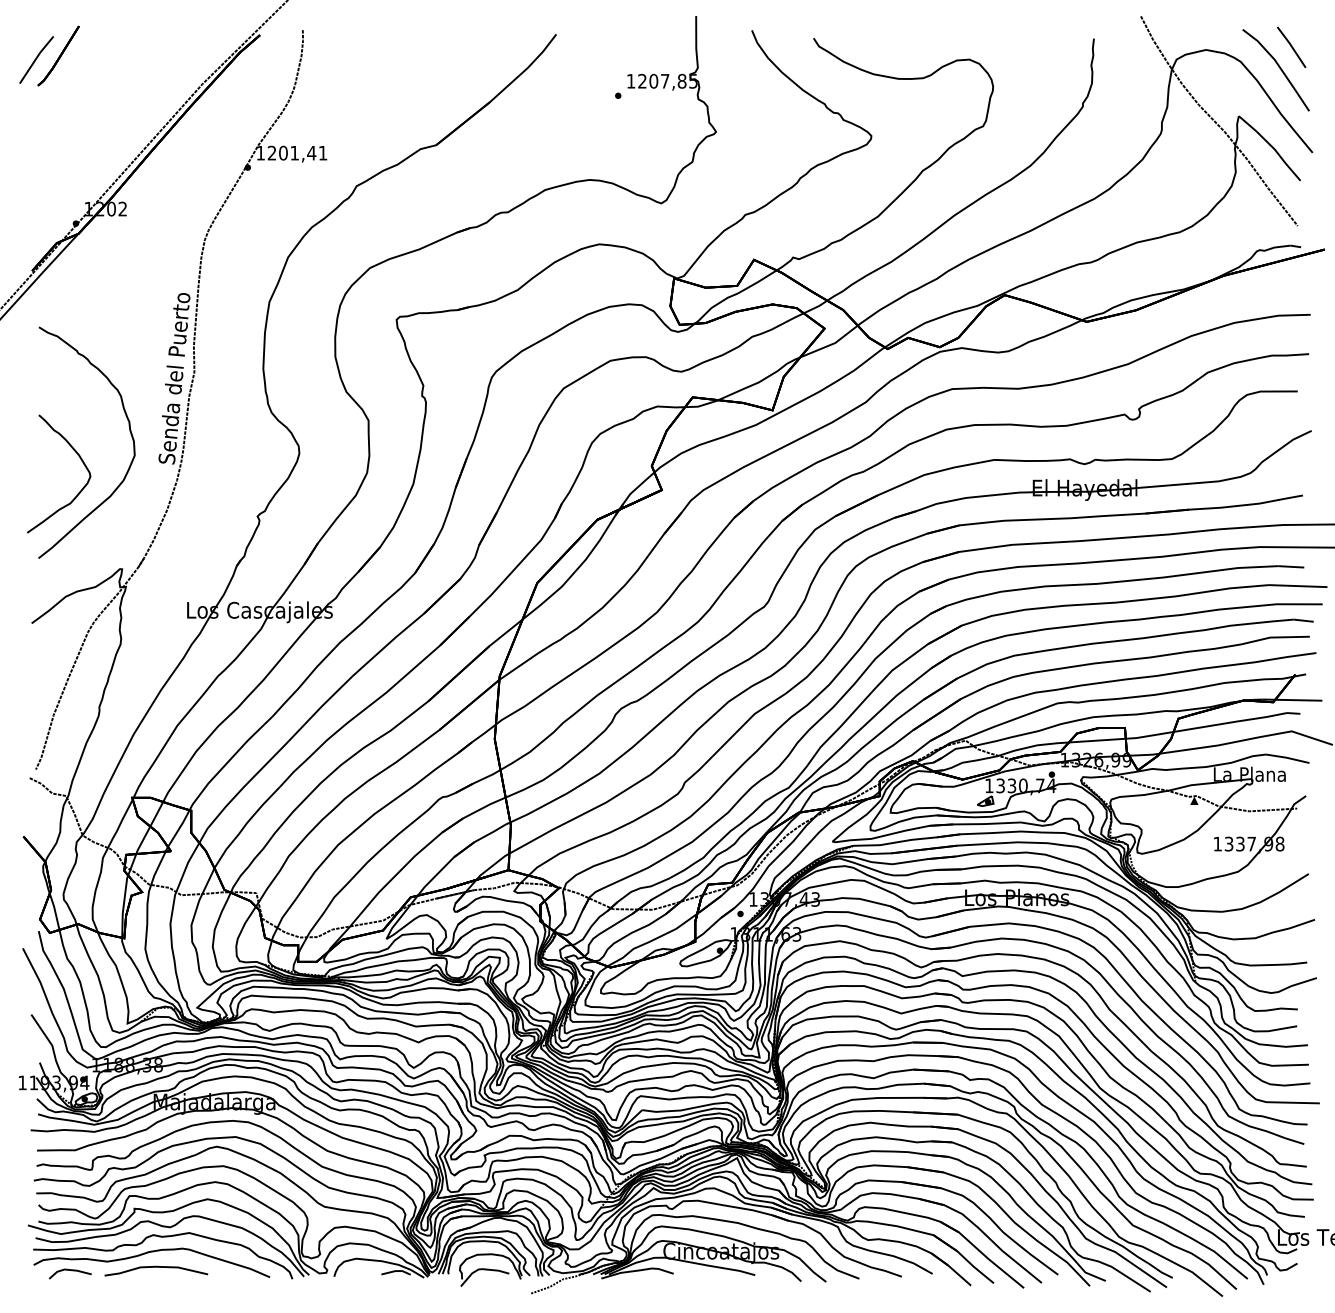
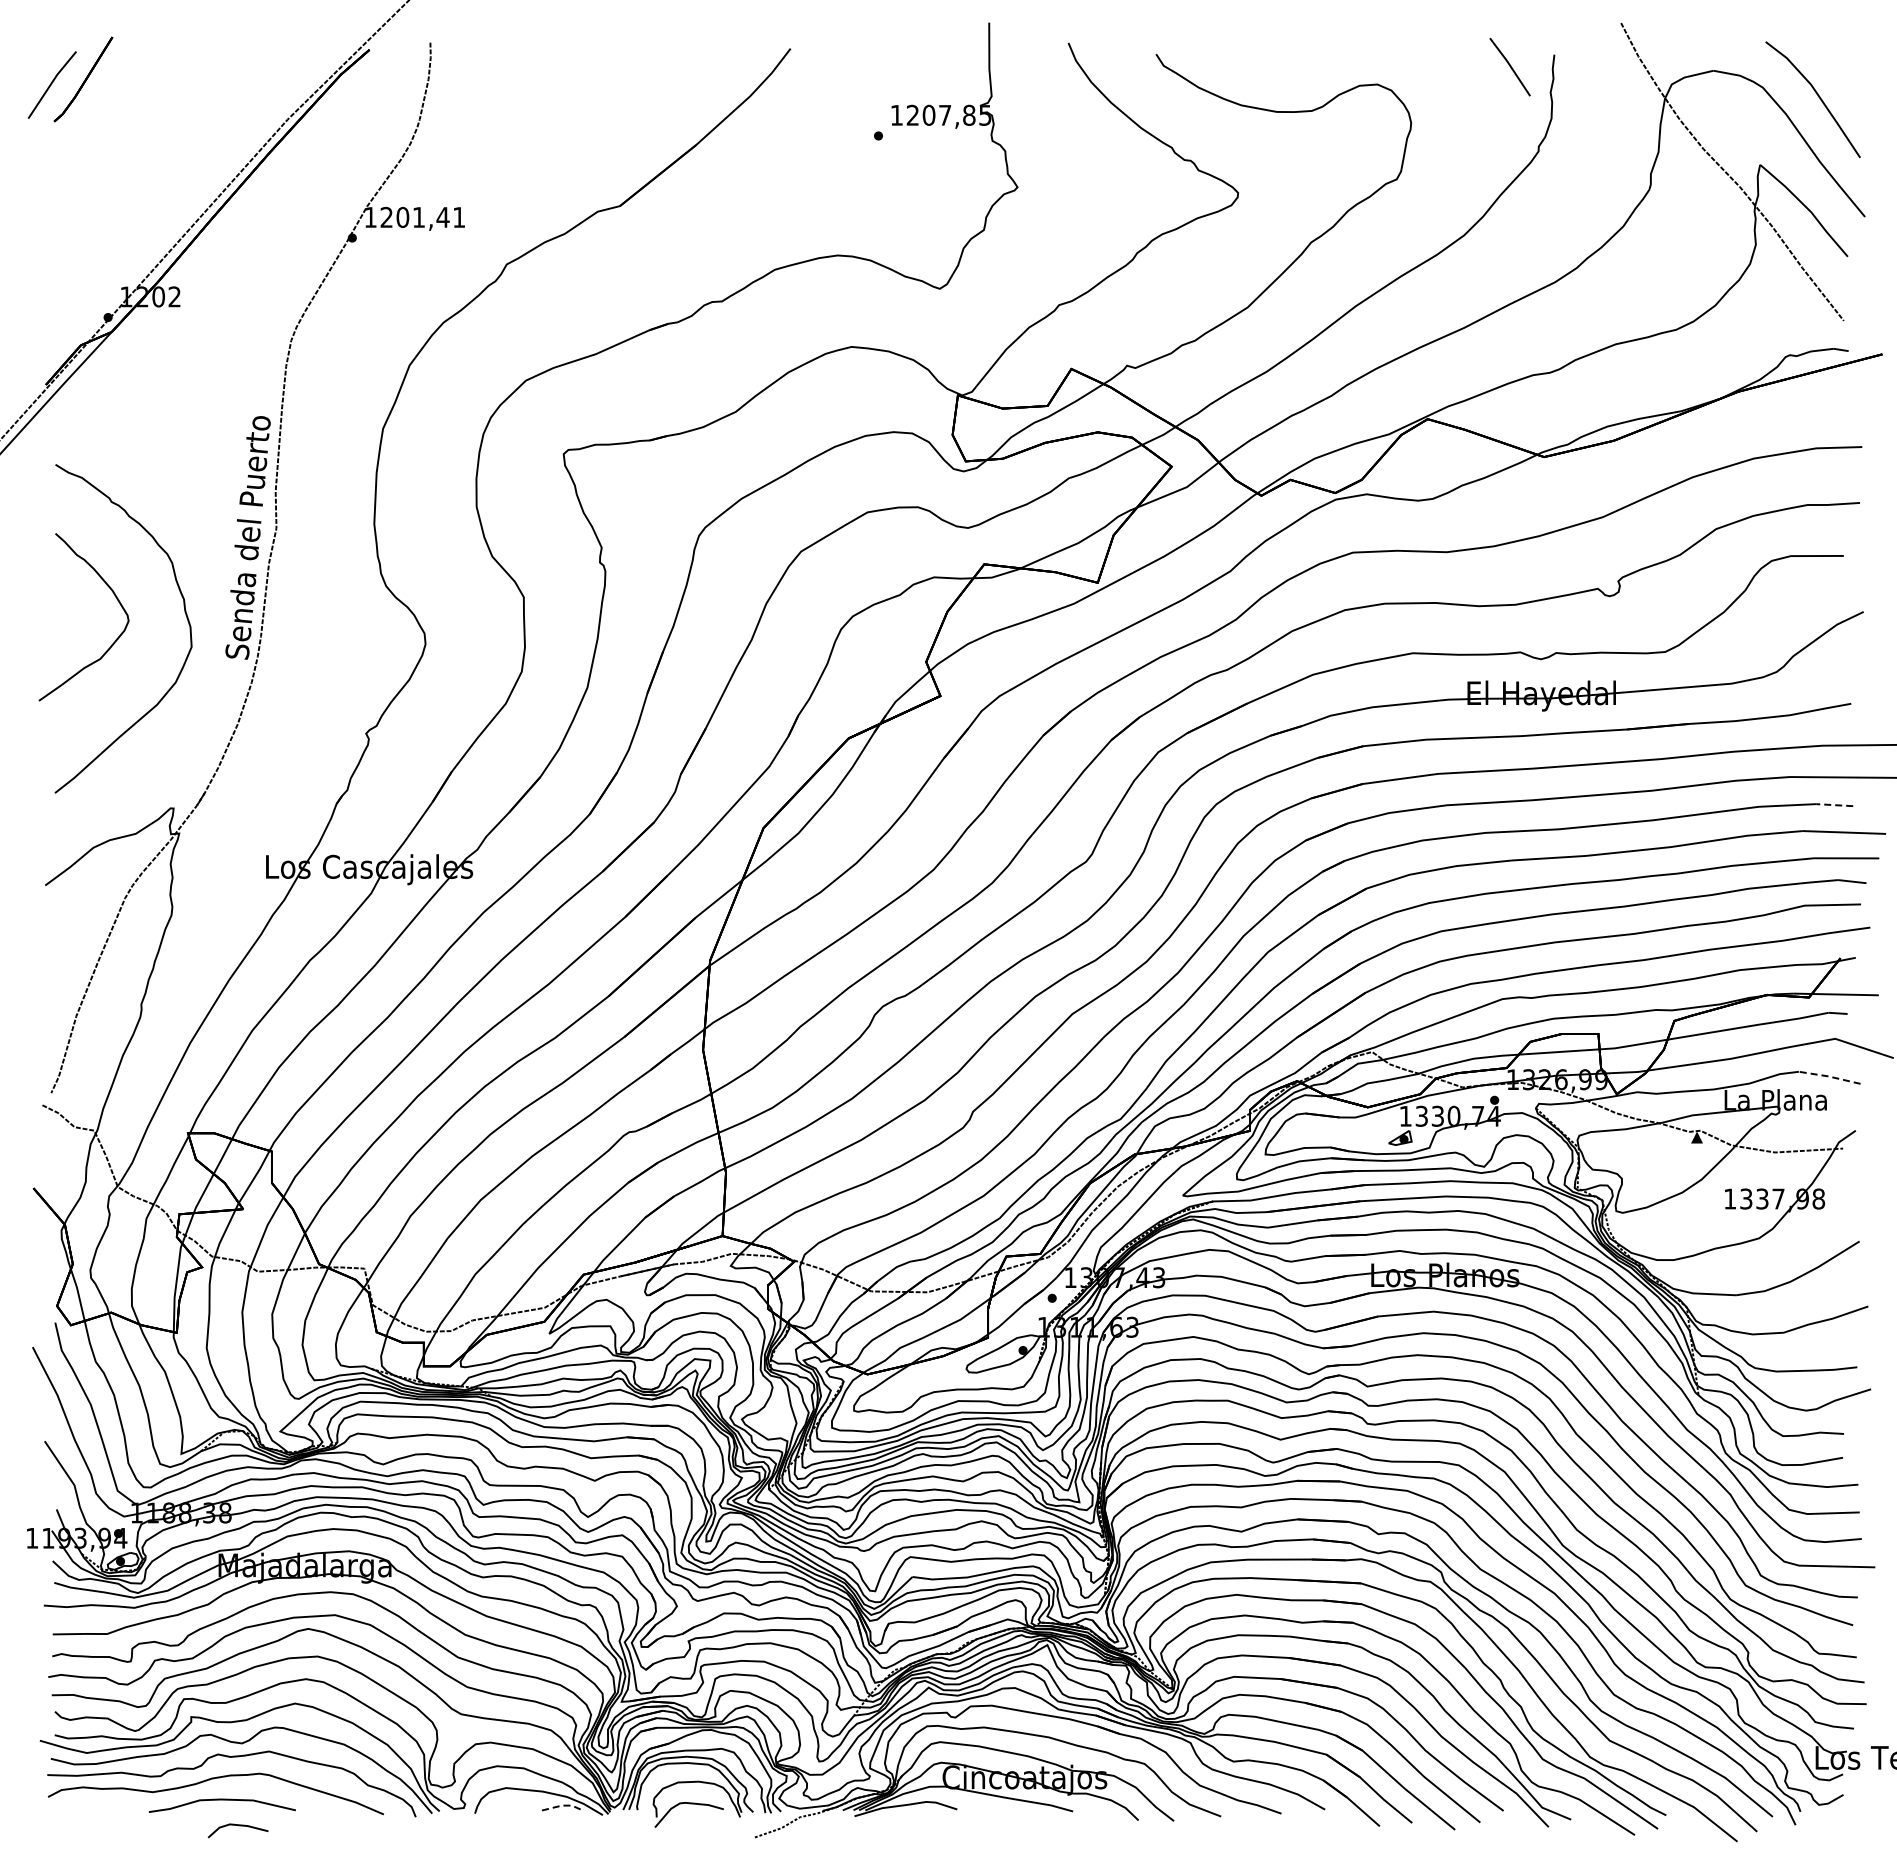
line: (1291, 46) -> (1509, 66), moved
curve: (81, 461) -> (116, 599), moved
line: (1291, 567) -> (1834, 805), solid -> dashed
line: (1287, 757) -> (1829, 1076), solid -> dashed
line: (70, 1271) -> (238, 1826), moved
line: (396, 1271) -> (563, 1805), solid -> dashed

